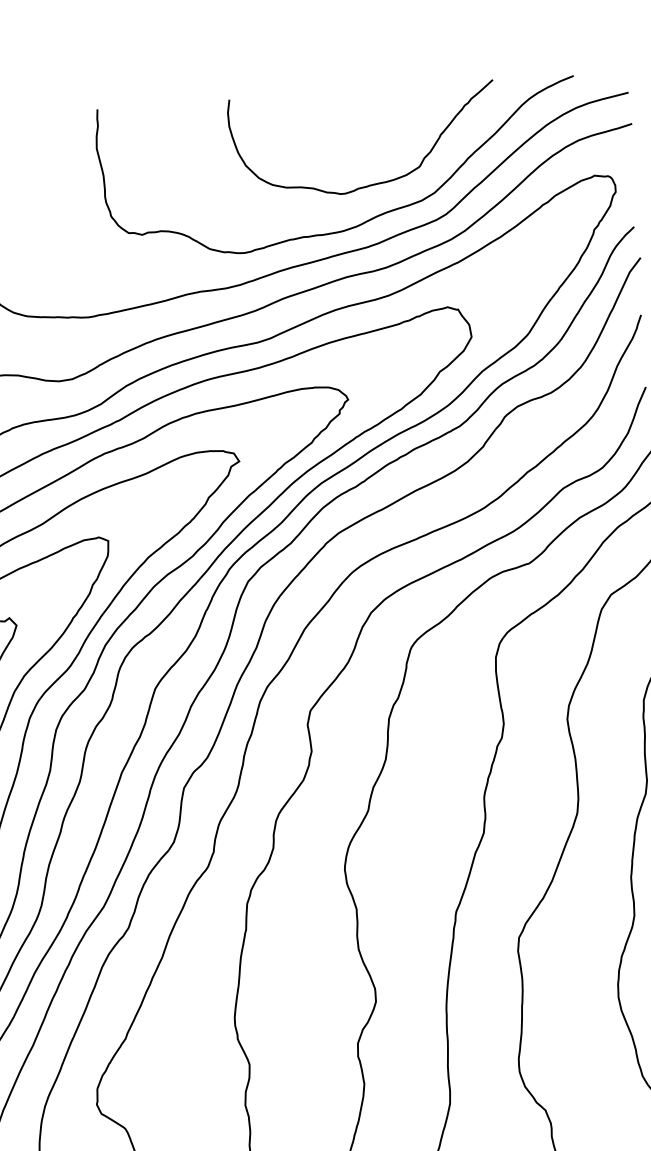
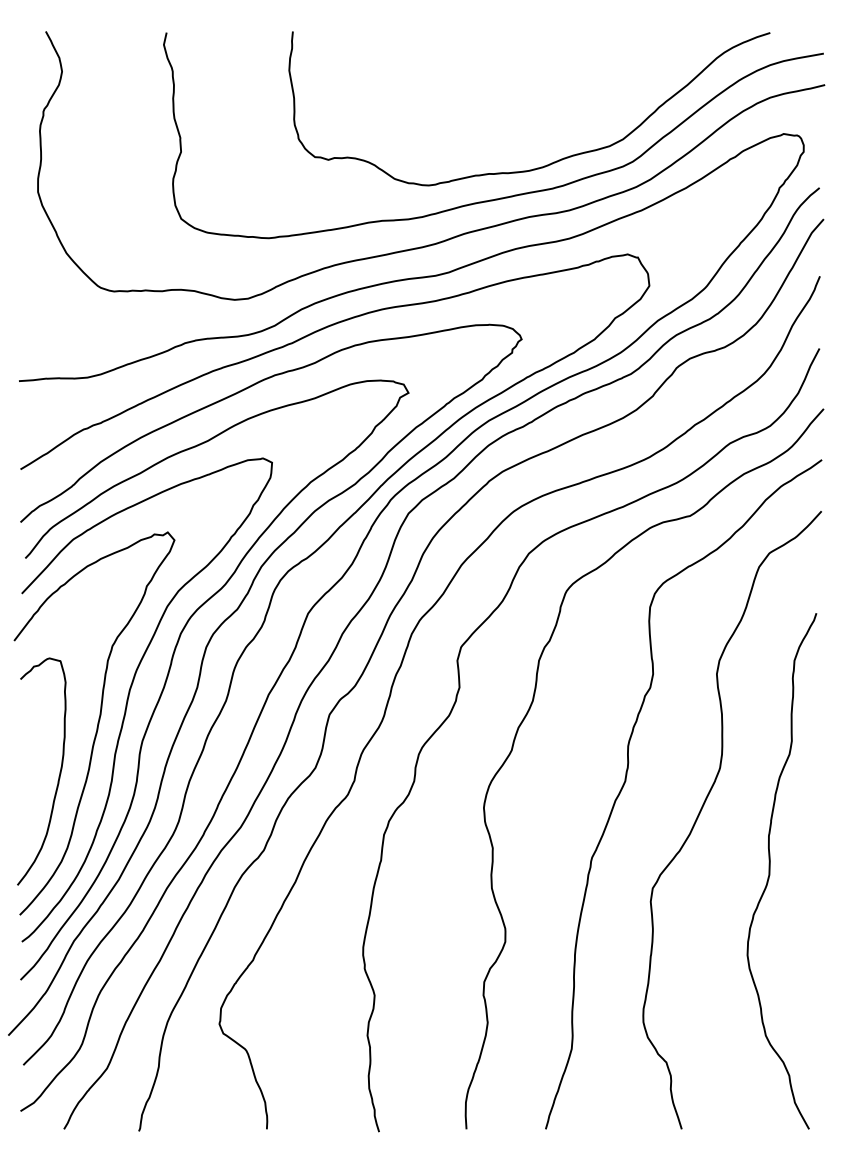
curve: (374, 183) -> (563, 125), removed

